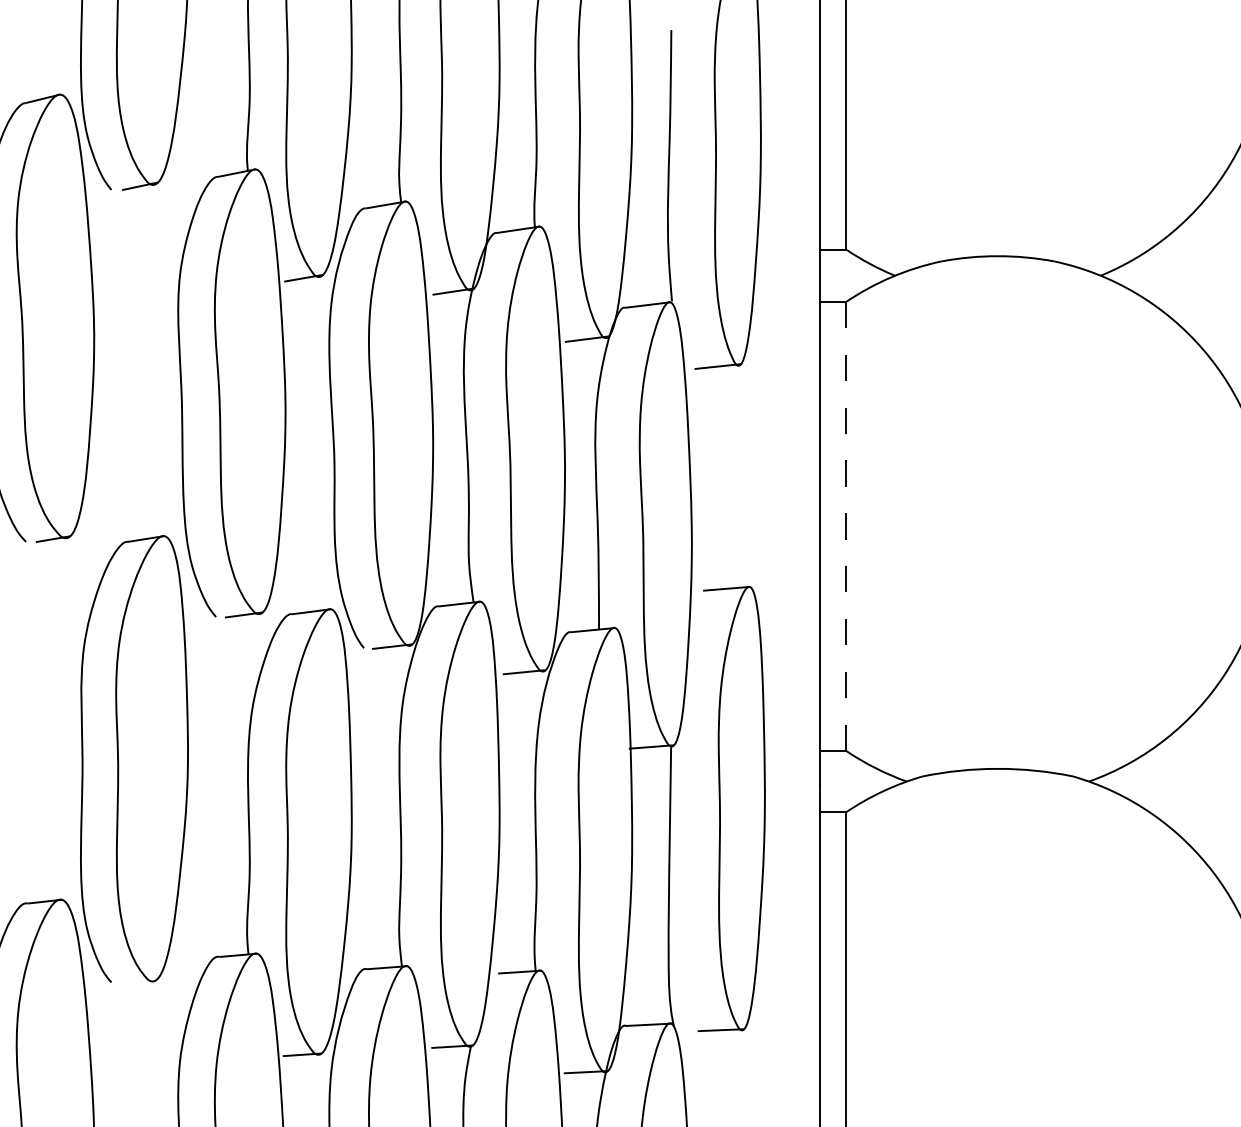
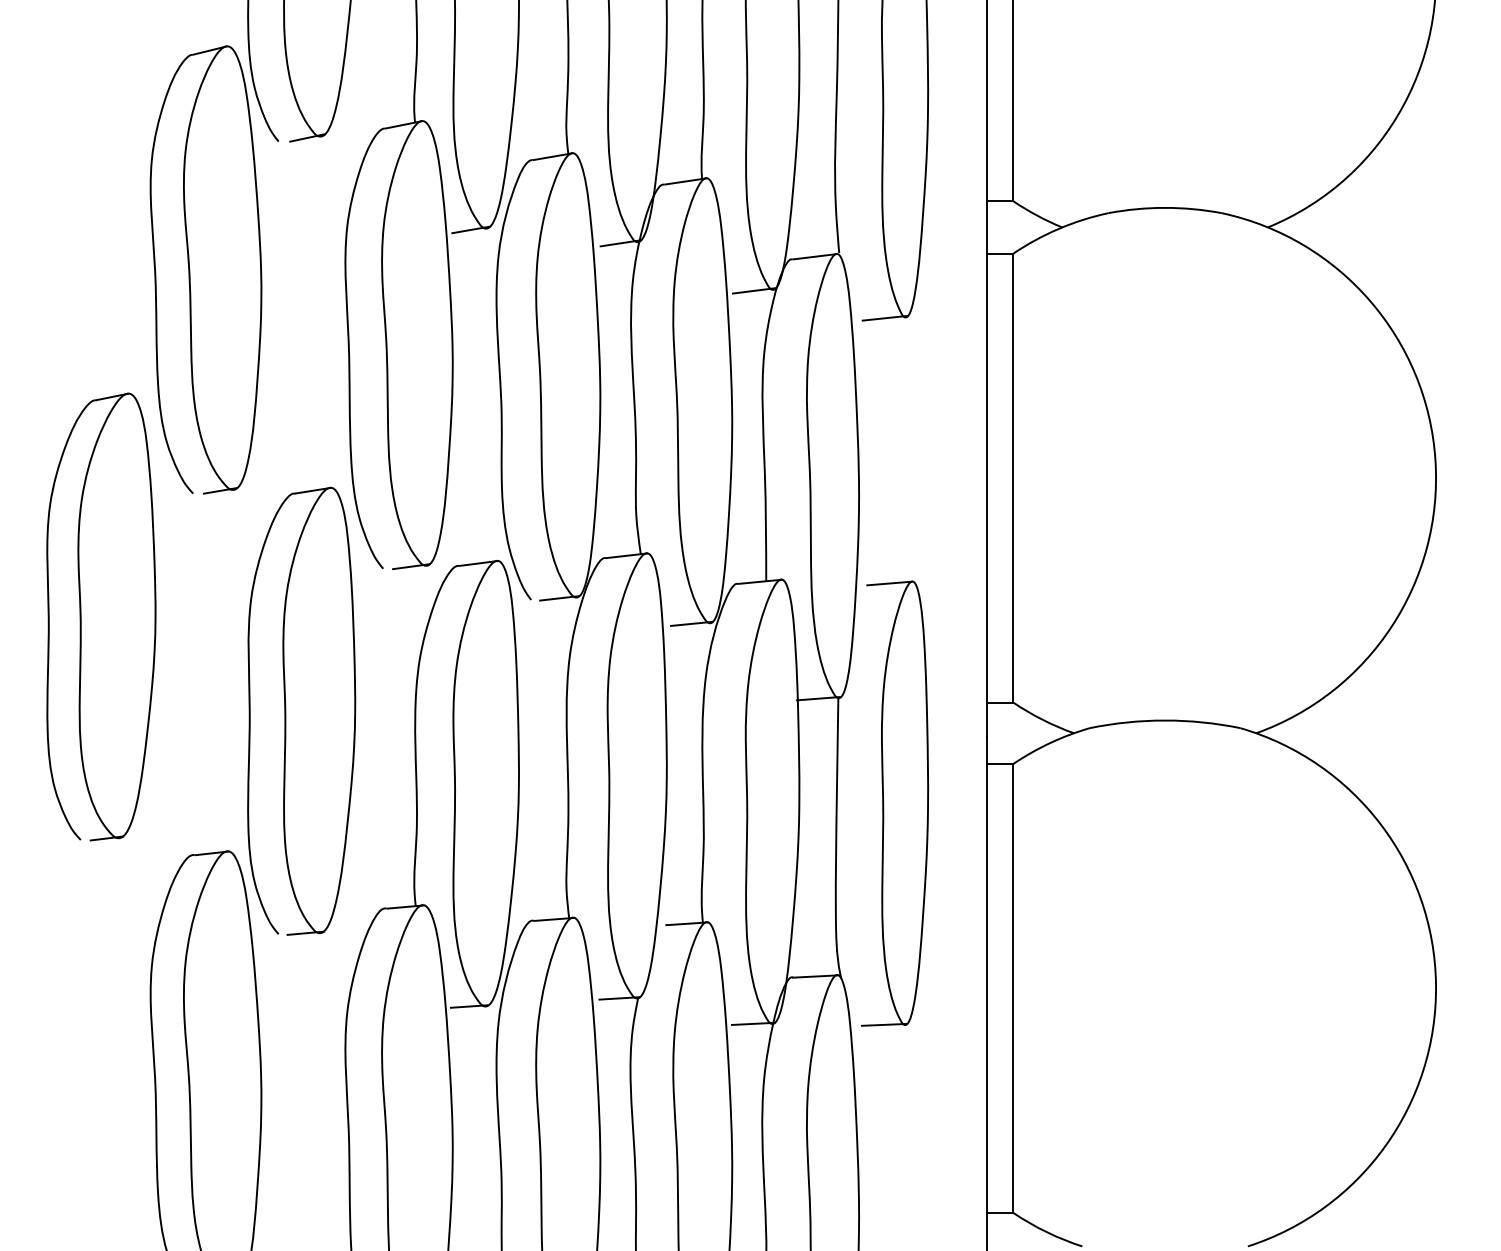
line: (846, 526) -> (1013, 478), dashed -> solid
part: (732, 808) -> (895, 803), moved
line: (138, 980) -> (305, 932), added

